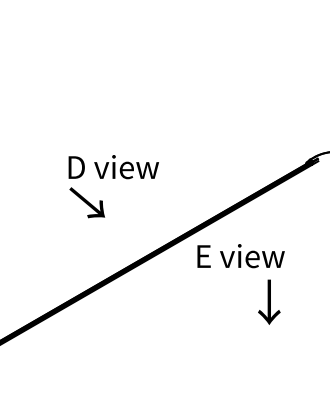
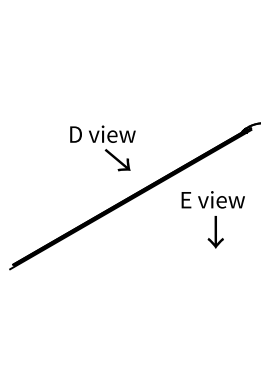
text: (86, 203) -> (117, 160), moved
text: (239, 255) -> (212, 199), moved

